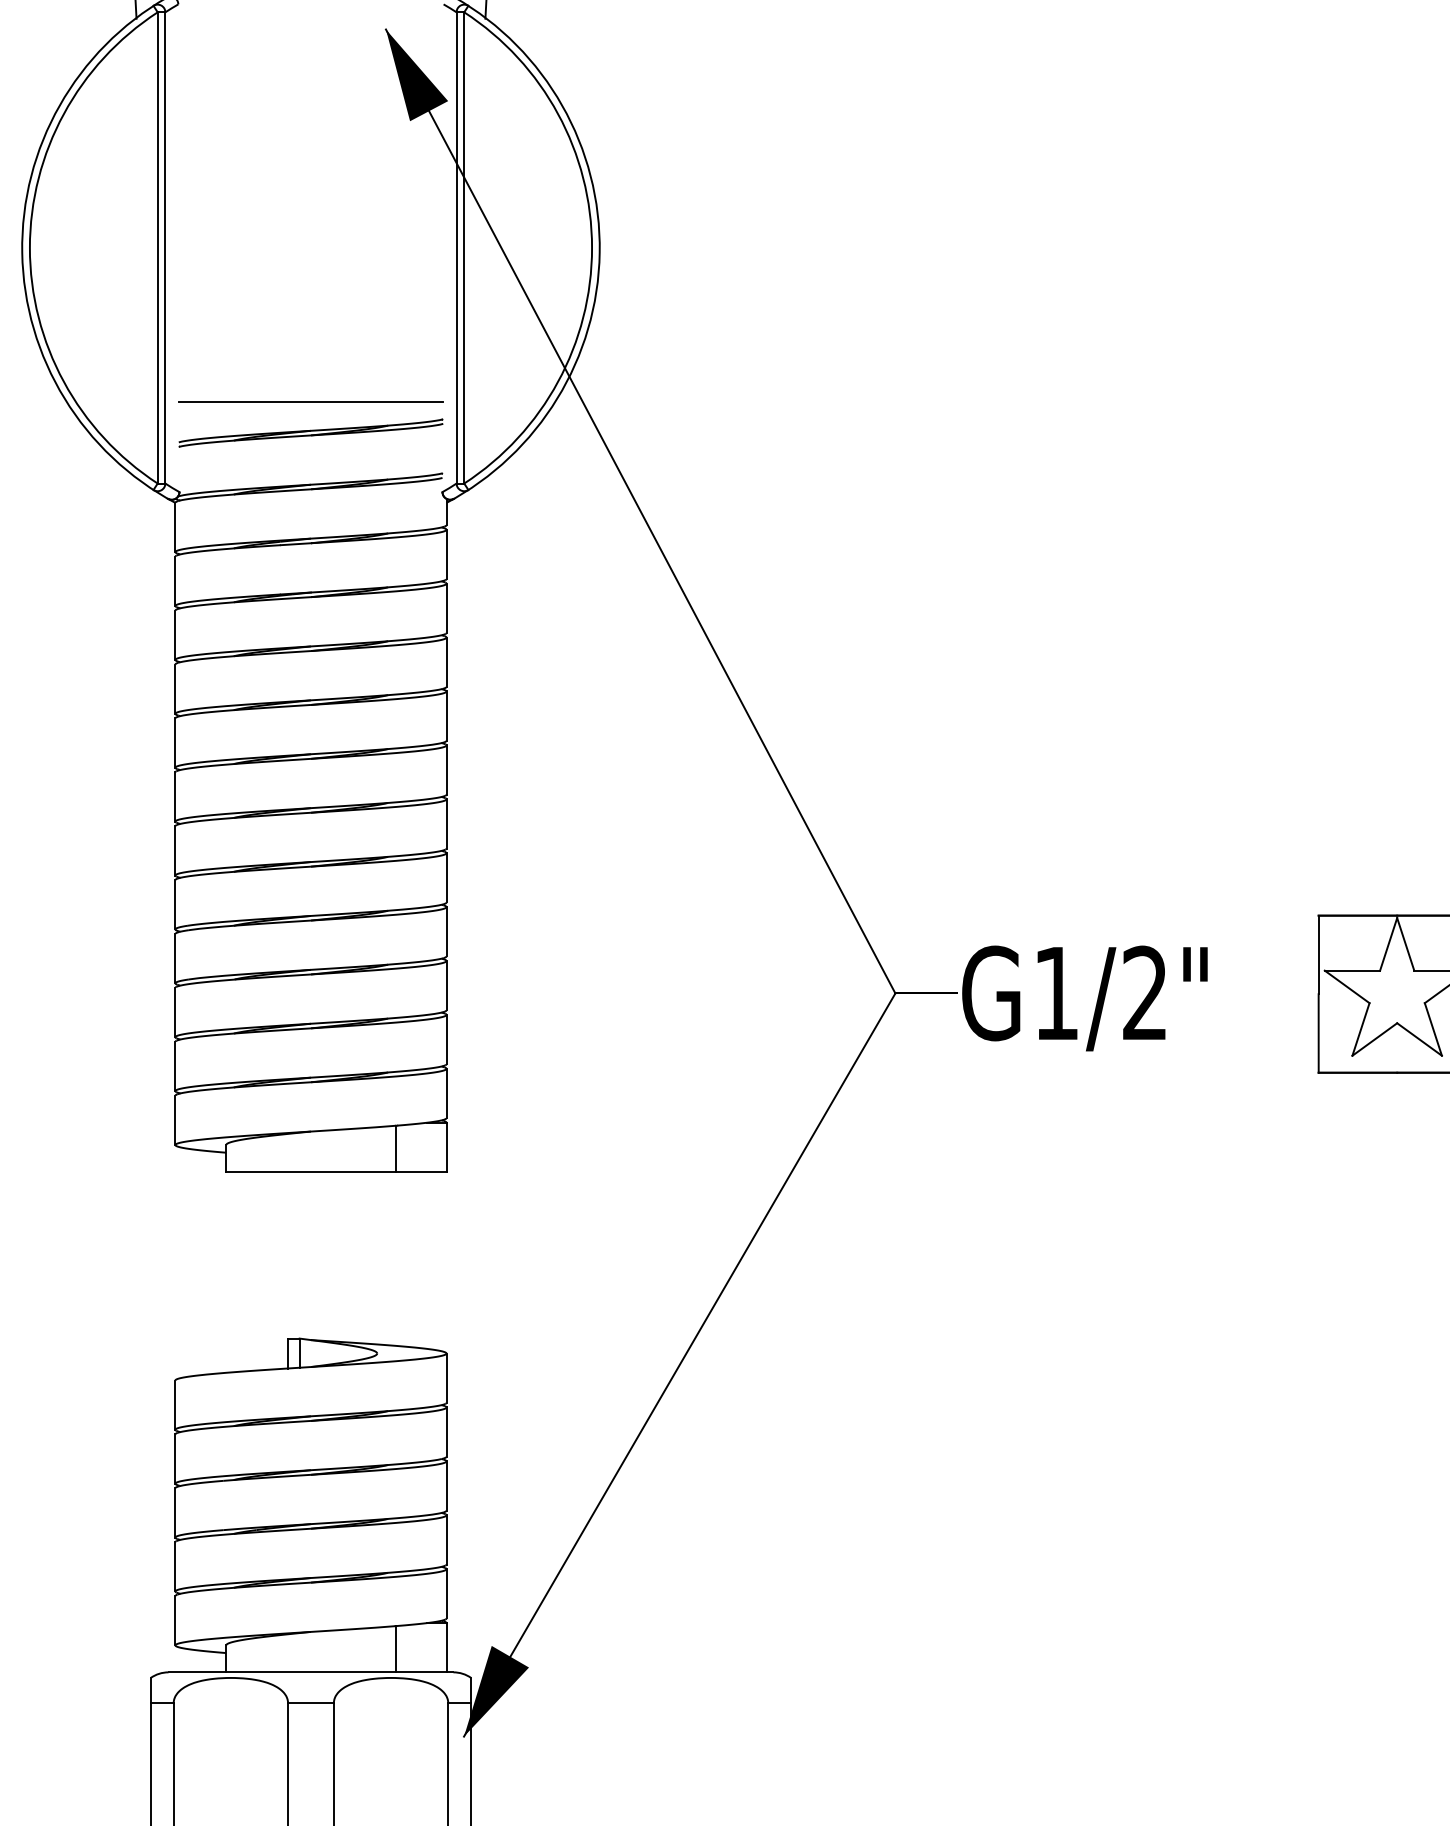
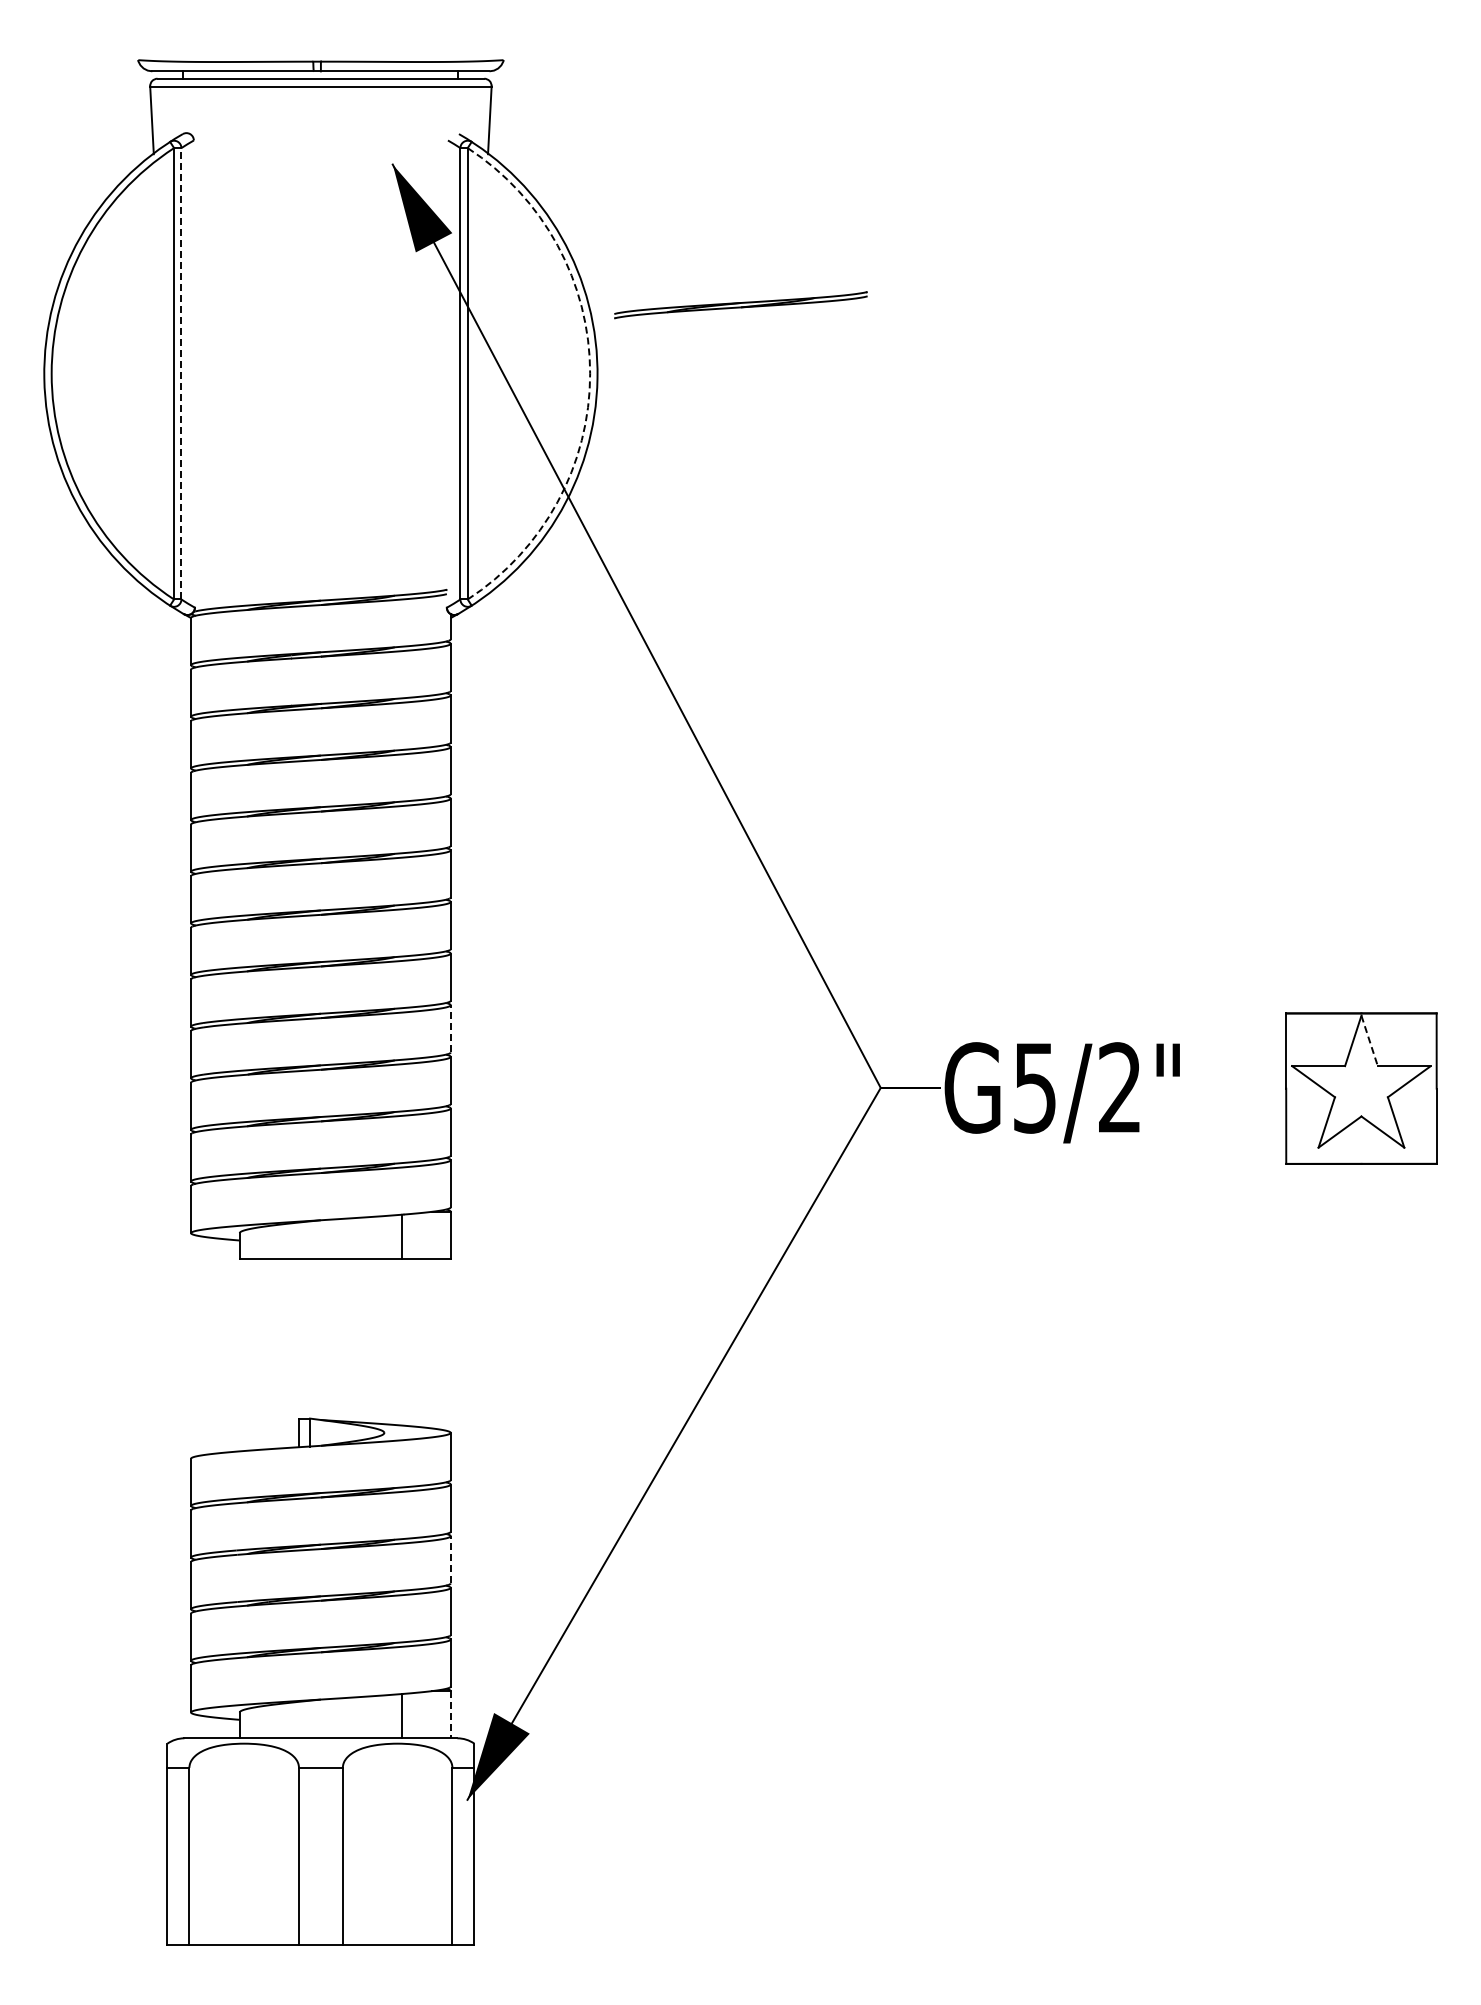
line: (165, 247) -> (181, 373), solid -> dashed
arc: (592, 247) -> (590, 373), solid -> dashed
line: (310, 402) -> (320, 521), removed
part: (310, 433) -> (740, 305), moved
line: (446, 931) -> (450, 1028), solid -> dashed
line: (1405, 944) -> (1369, 1041), solid -> dashed
text: (1055, 994) -> (1034, 1088), G1/2" -> G5/2"
line: (446, 1485) -> (450, 1559), solid -> dashed
line: (446, 1647) -> (450, 1714), solid -> dashed

